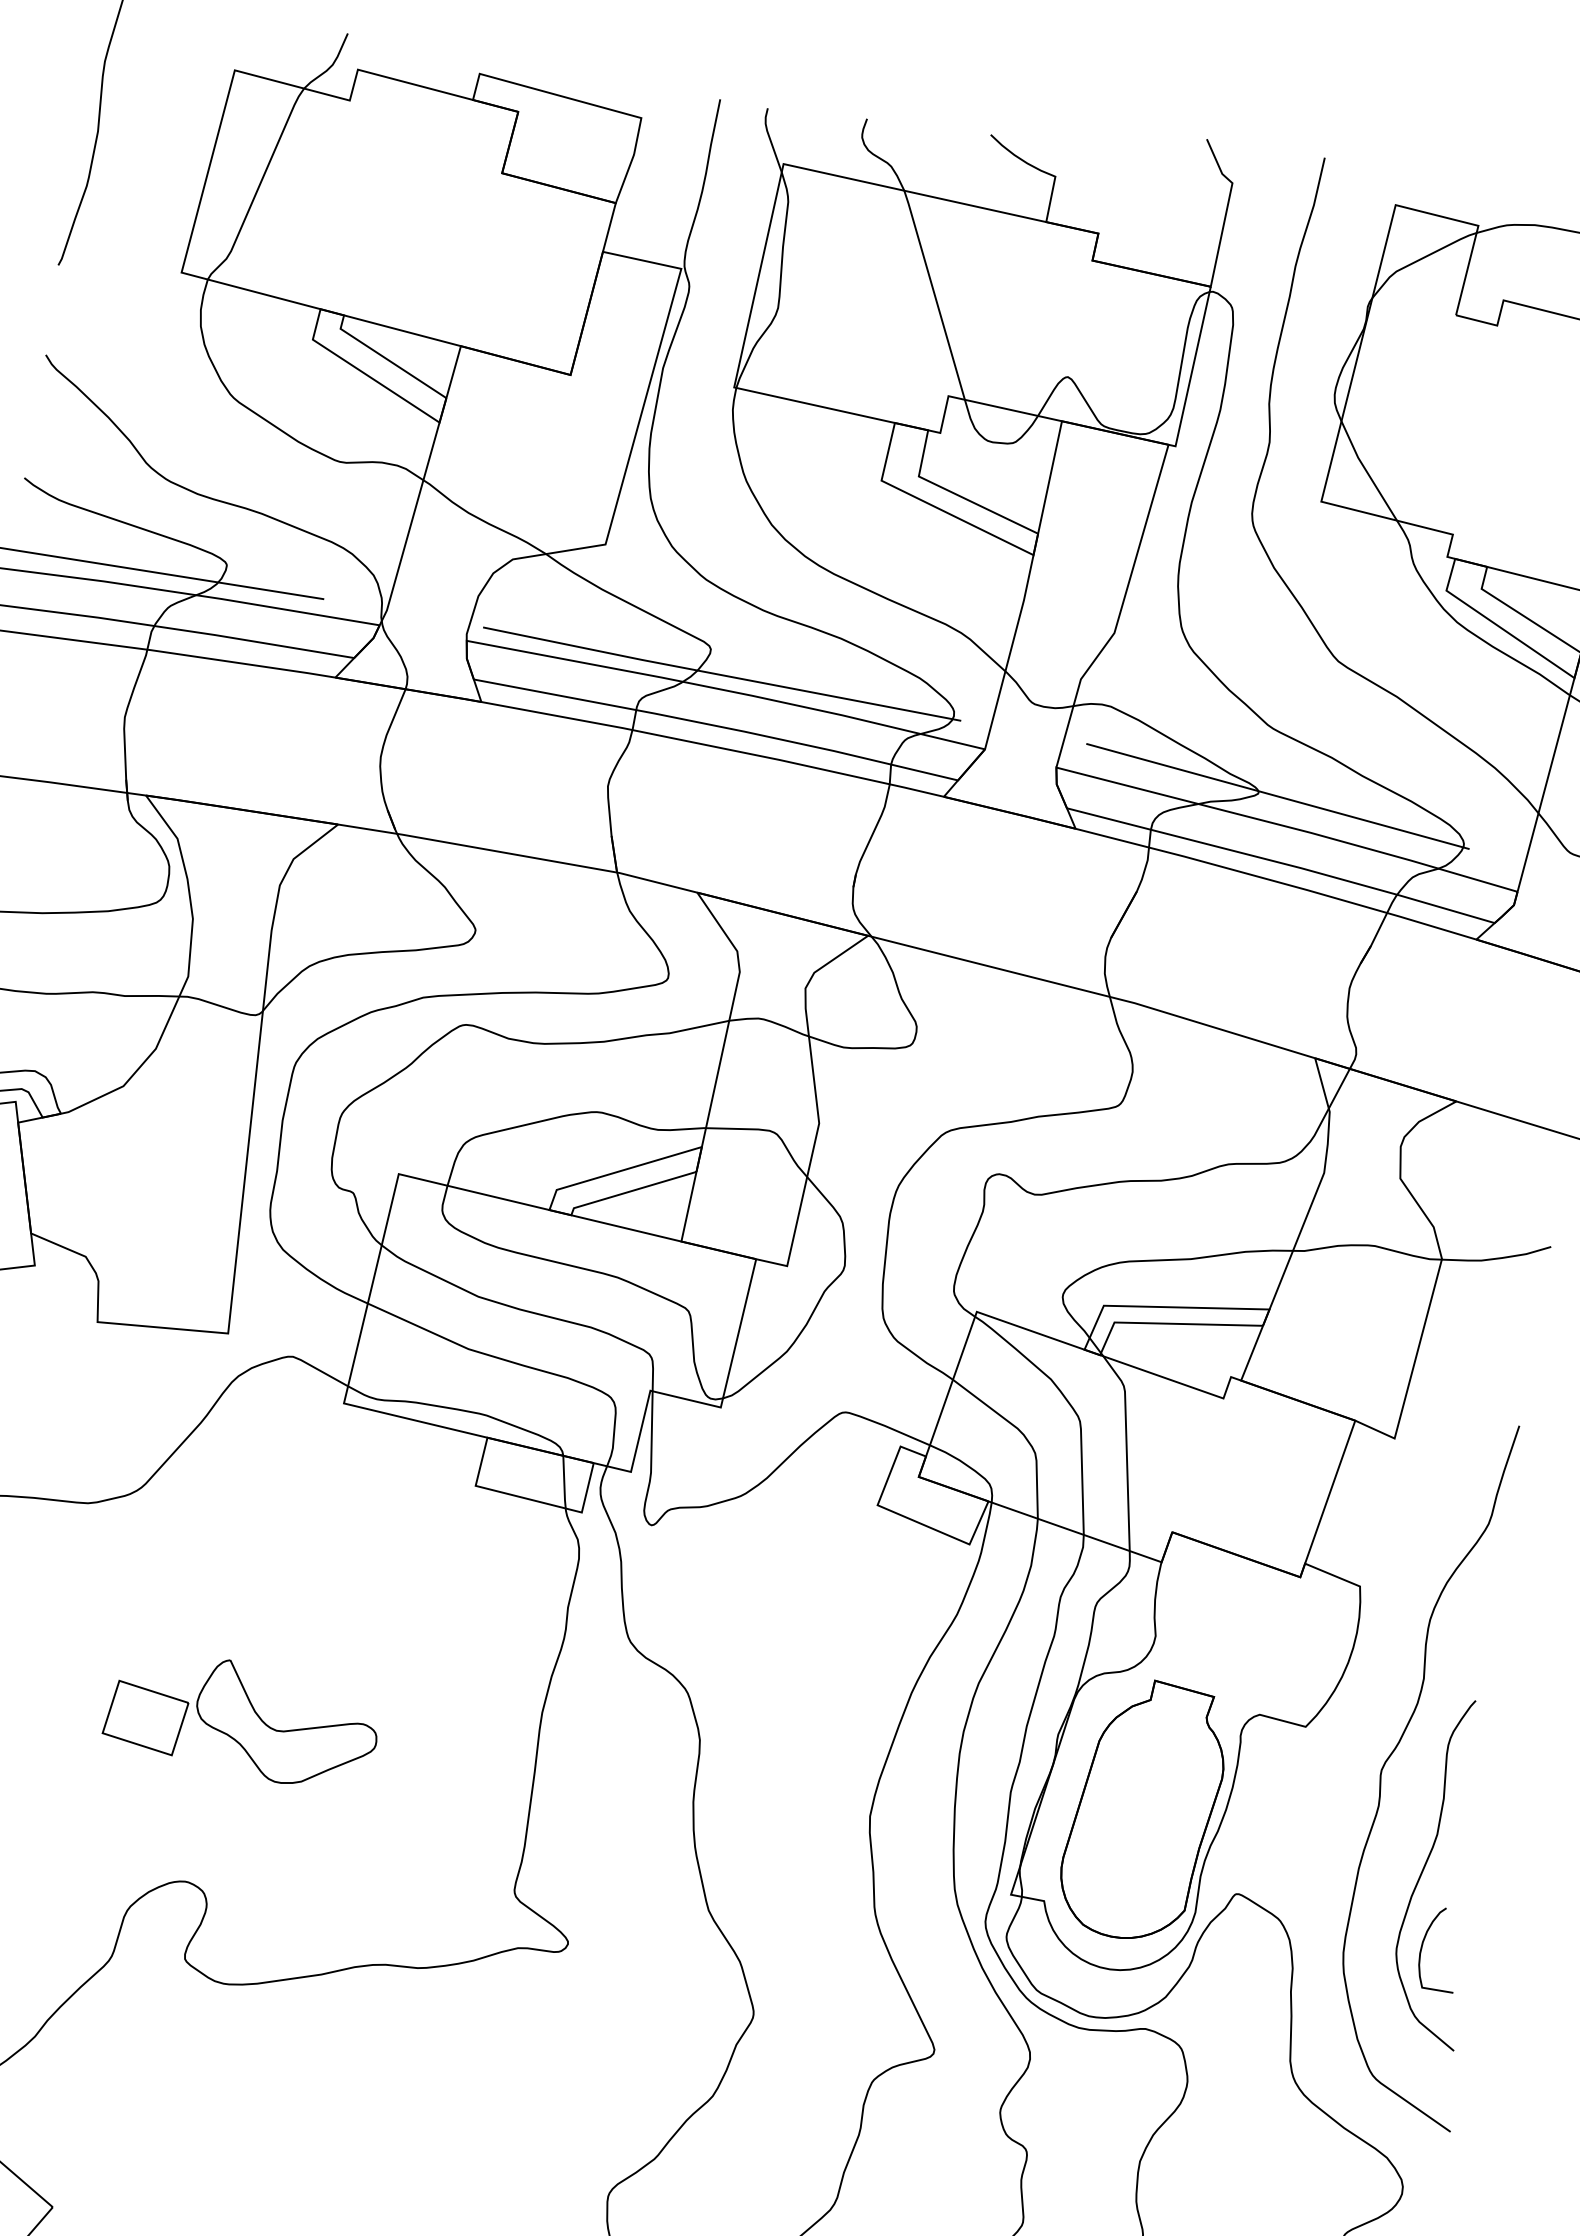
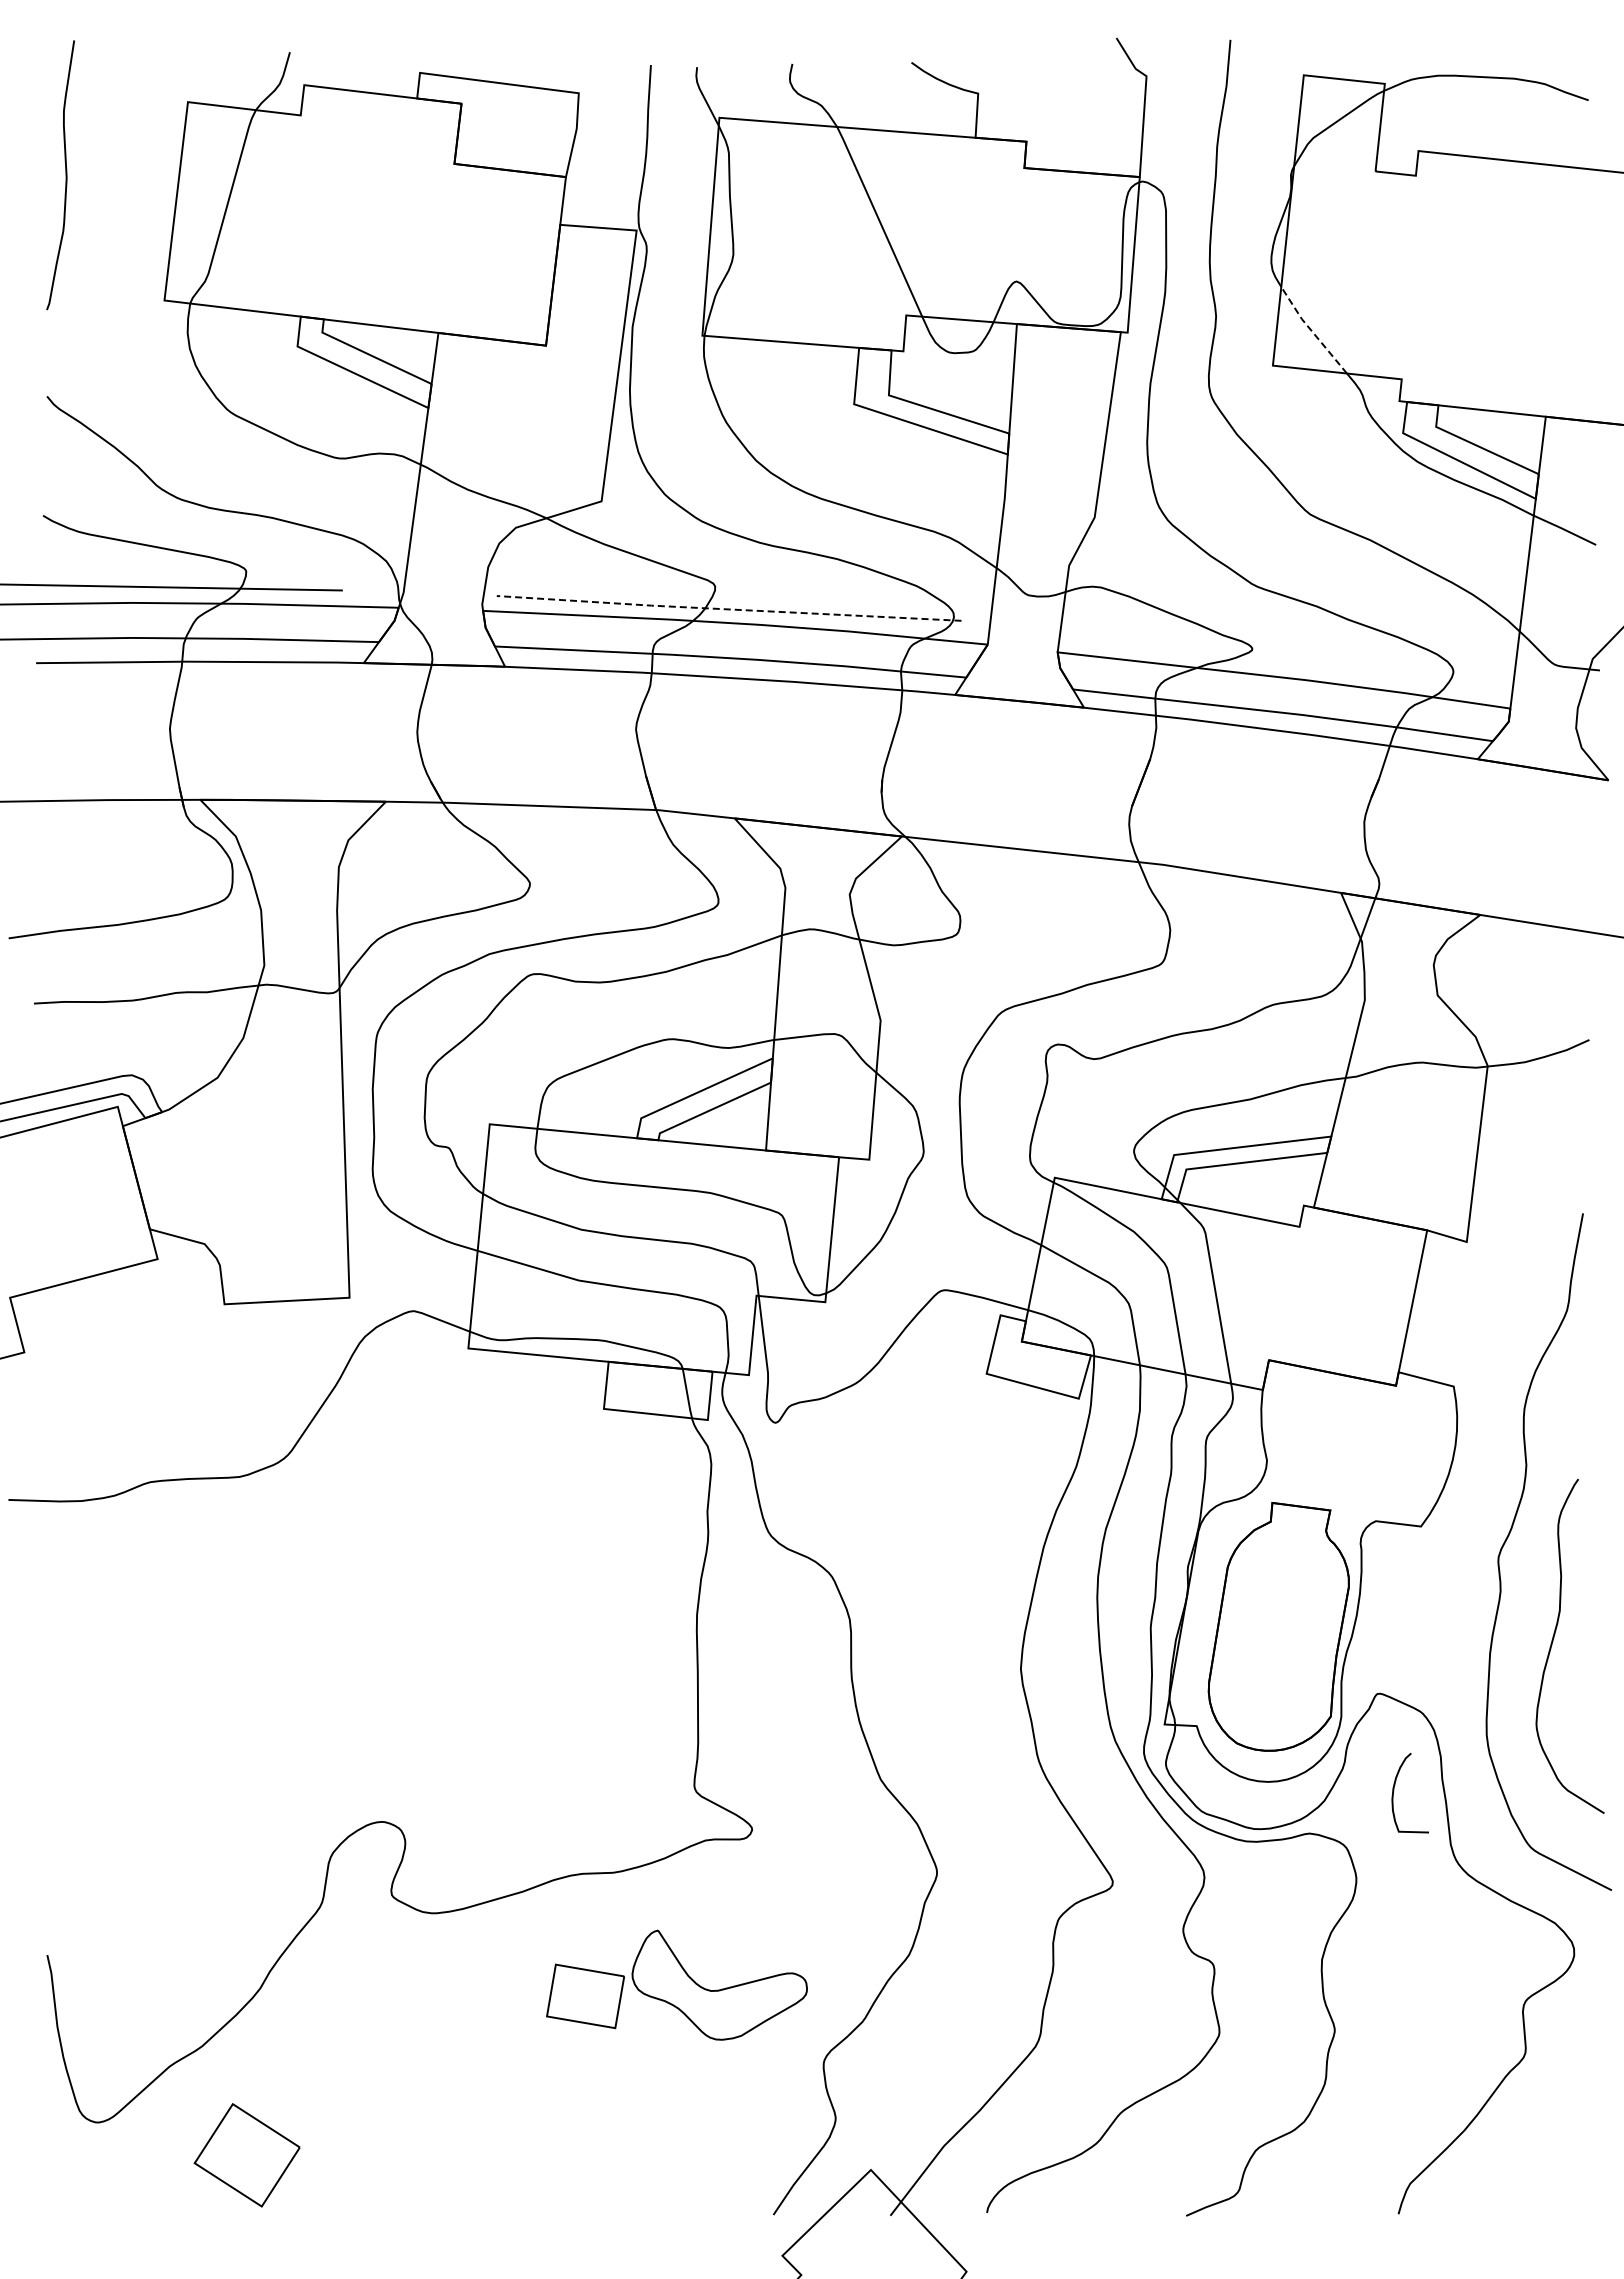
line: (1366, 470) -> (1311, 330), solid -> dashed
line: (721, 675) -> (728, 609), solid -> dashed
line: (1277, 796) -> (1270, 650), removed
part: (241, 1718) -> (676, 1984), moved
curve: (1423, 1945) -> (1394, 1791), moved

